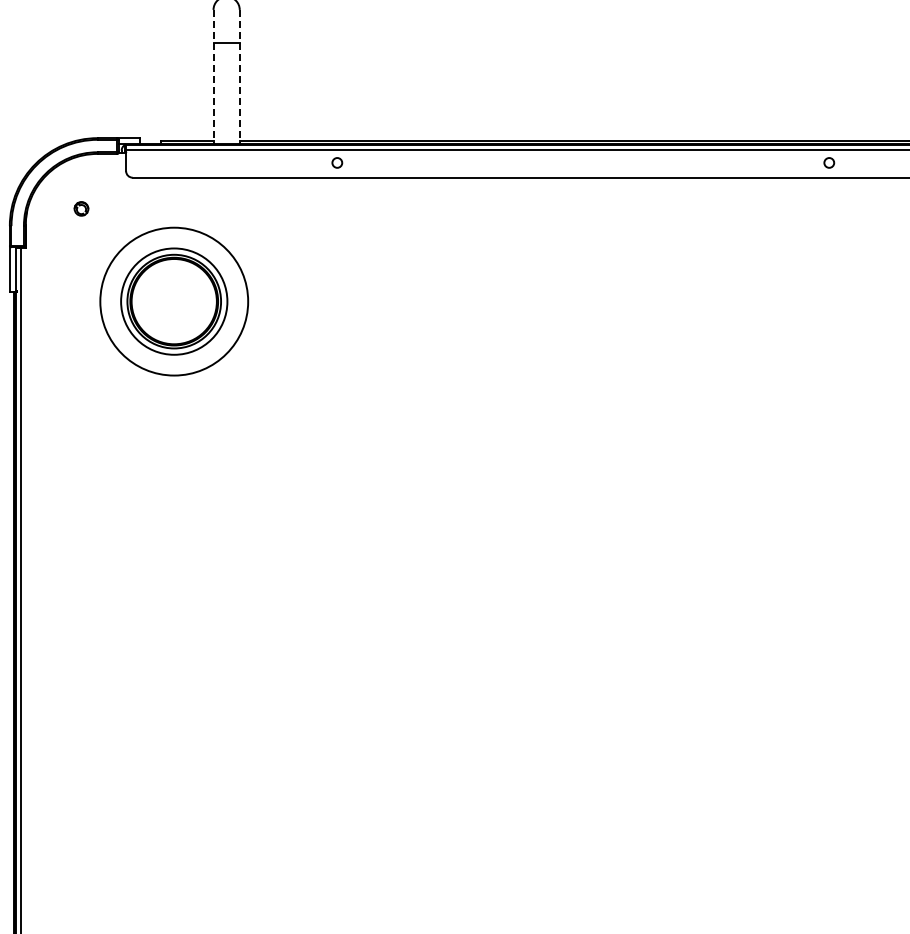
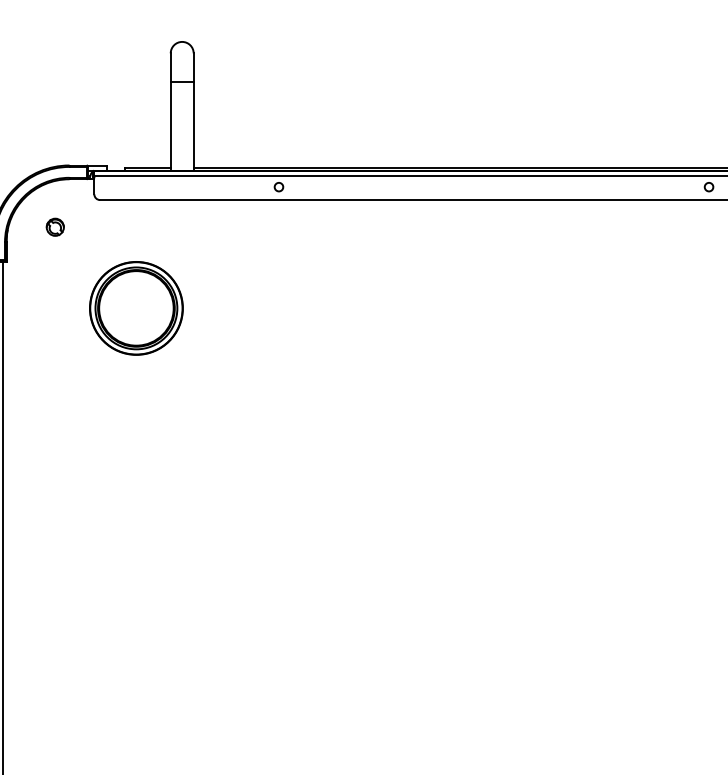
line: (213, 77) -> (170, 112), dashed -> solid
line: (239, 77) -> (193, 112), dashed -> solid
part: (81, 208) -> (55, 226), size x1.43
circle: (174, 301) -> (136, 308), size x0.71

